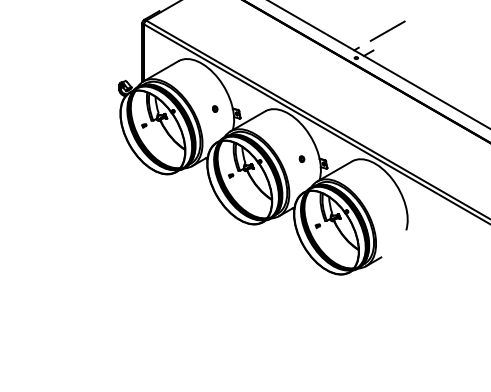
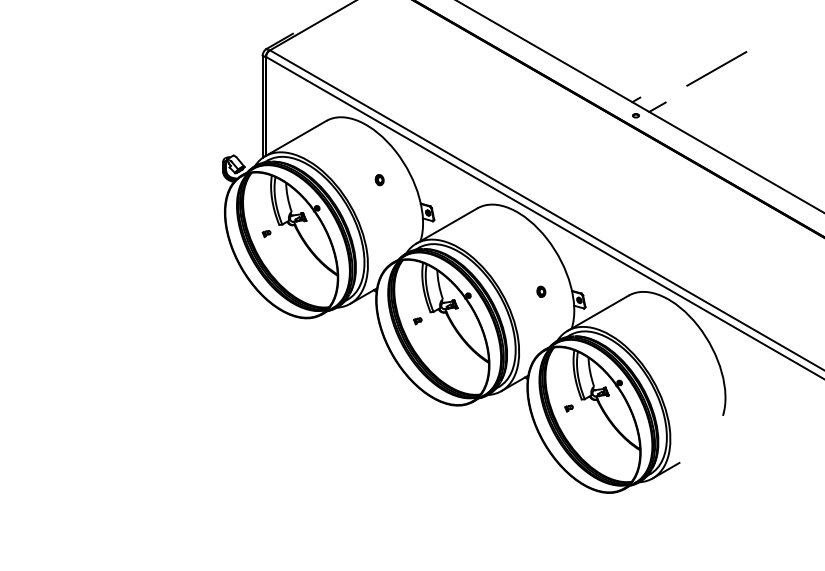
line: (387, 30) -> (716, 67), moved
part: (215, 108) -> (380, 179), moved

